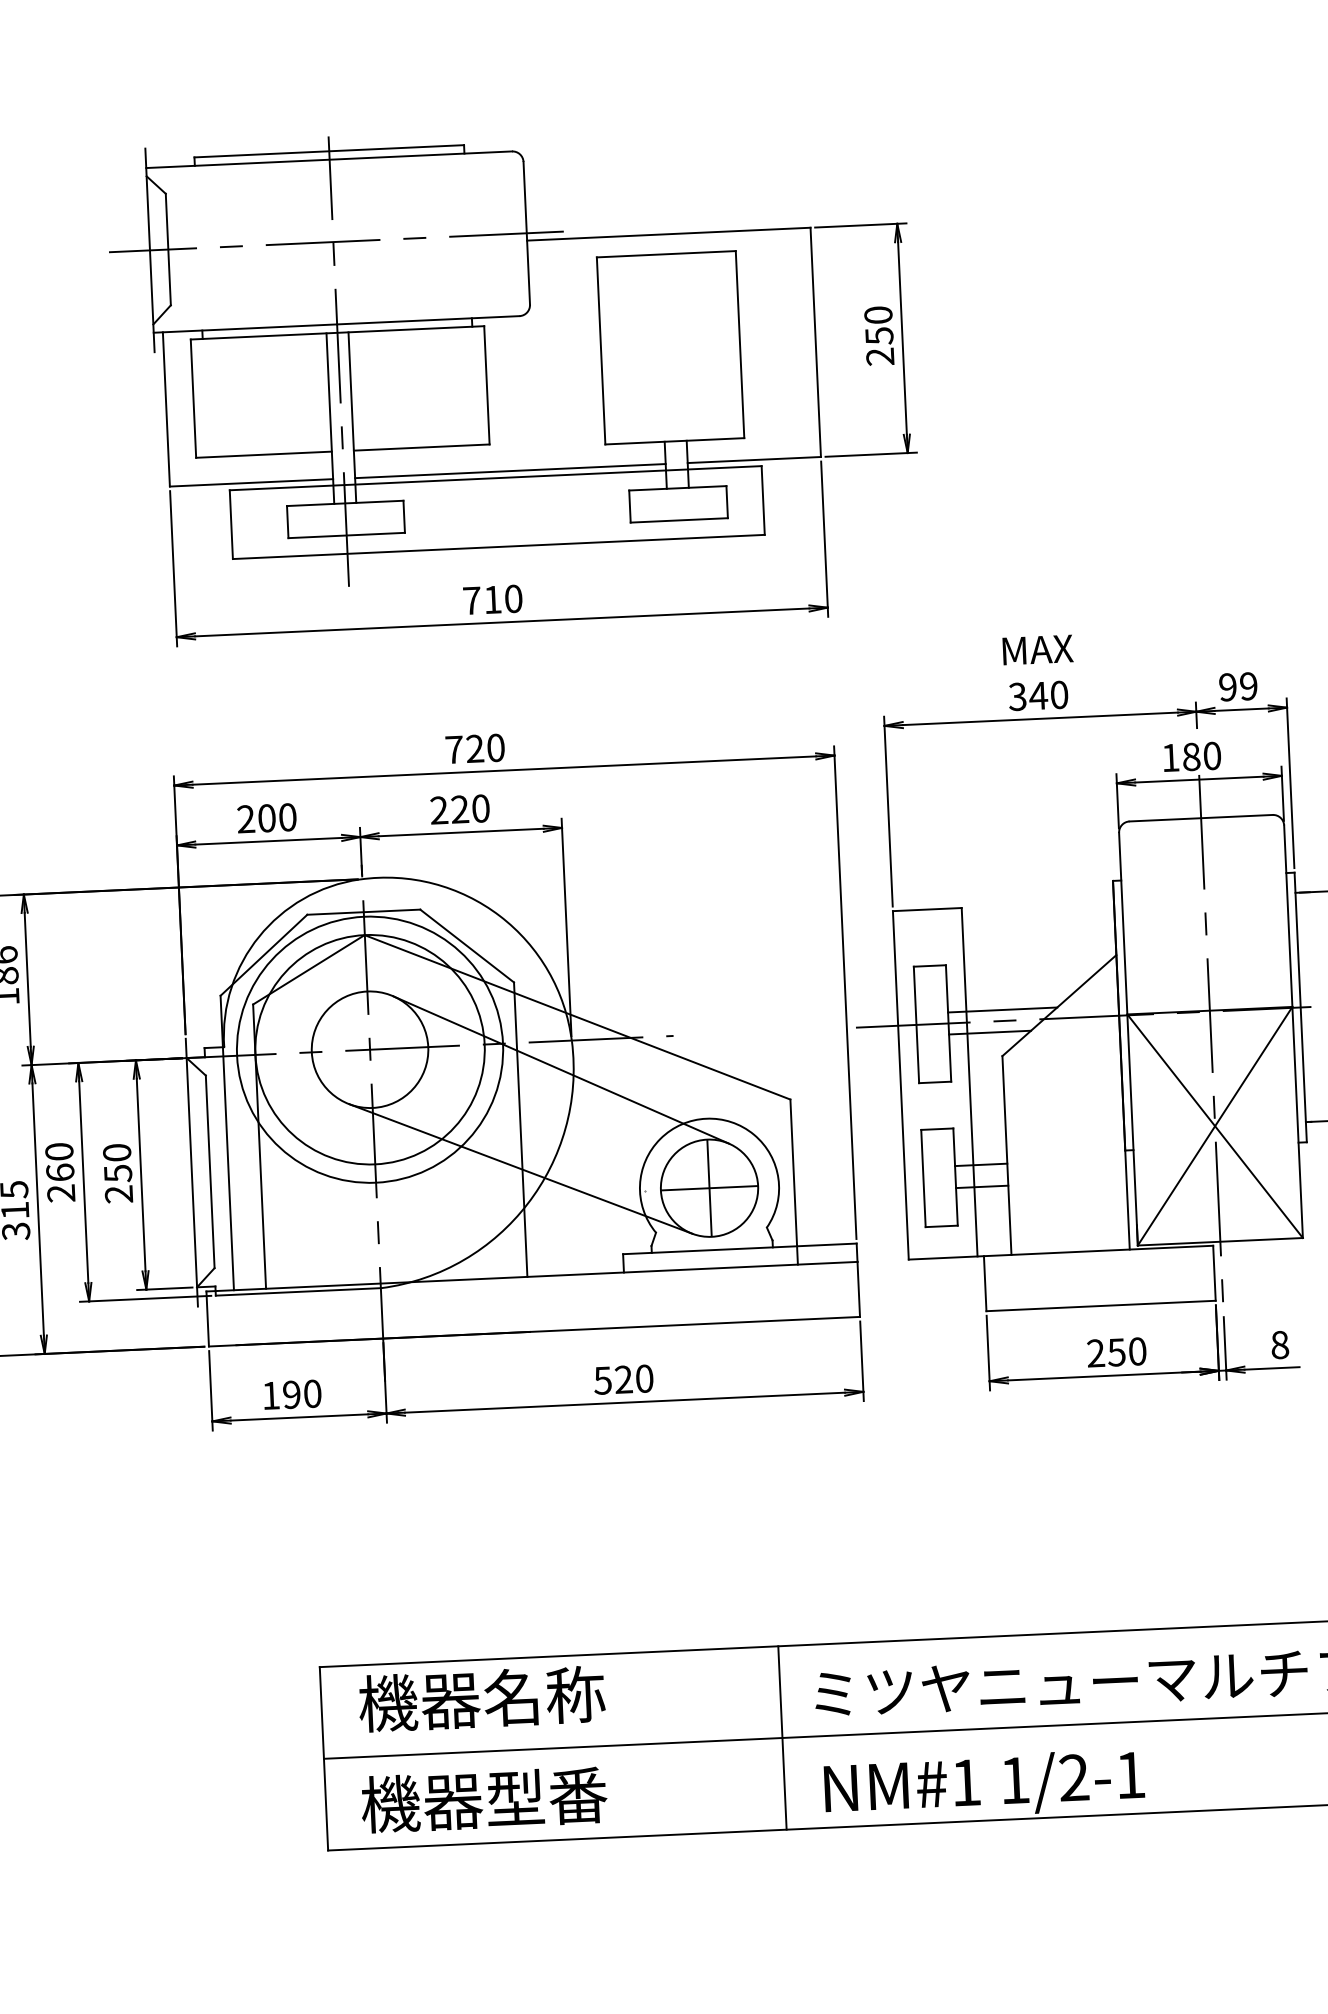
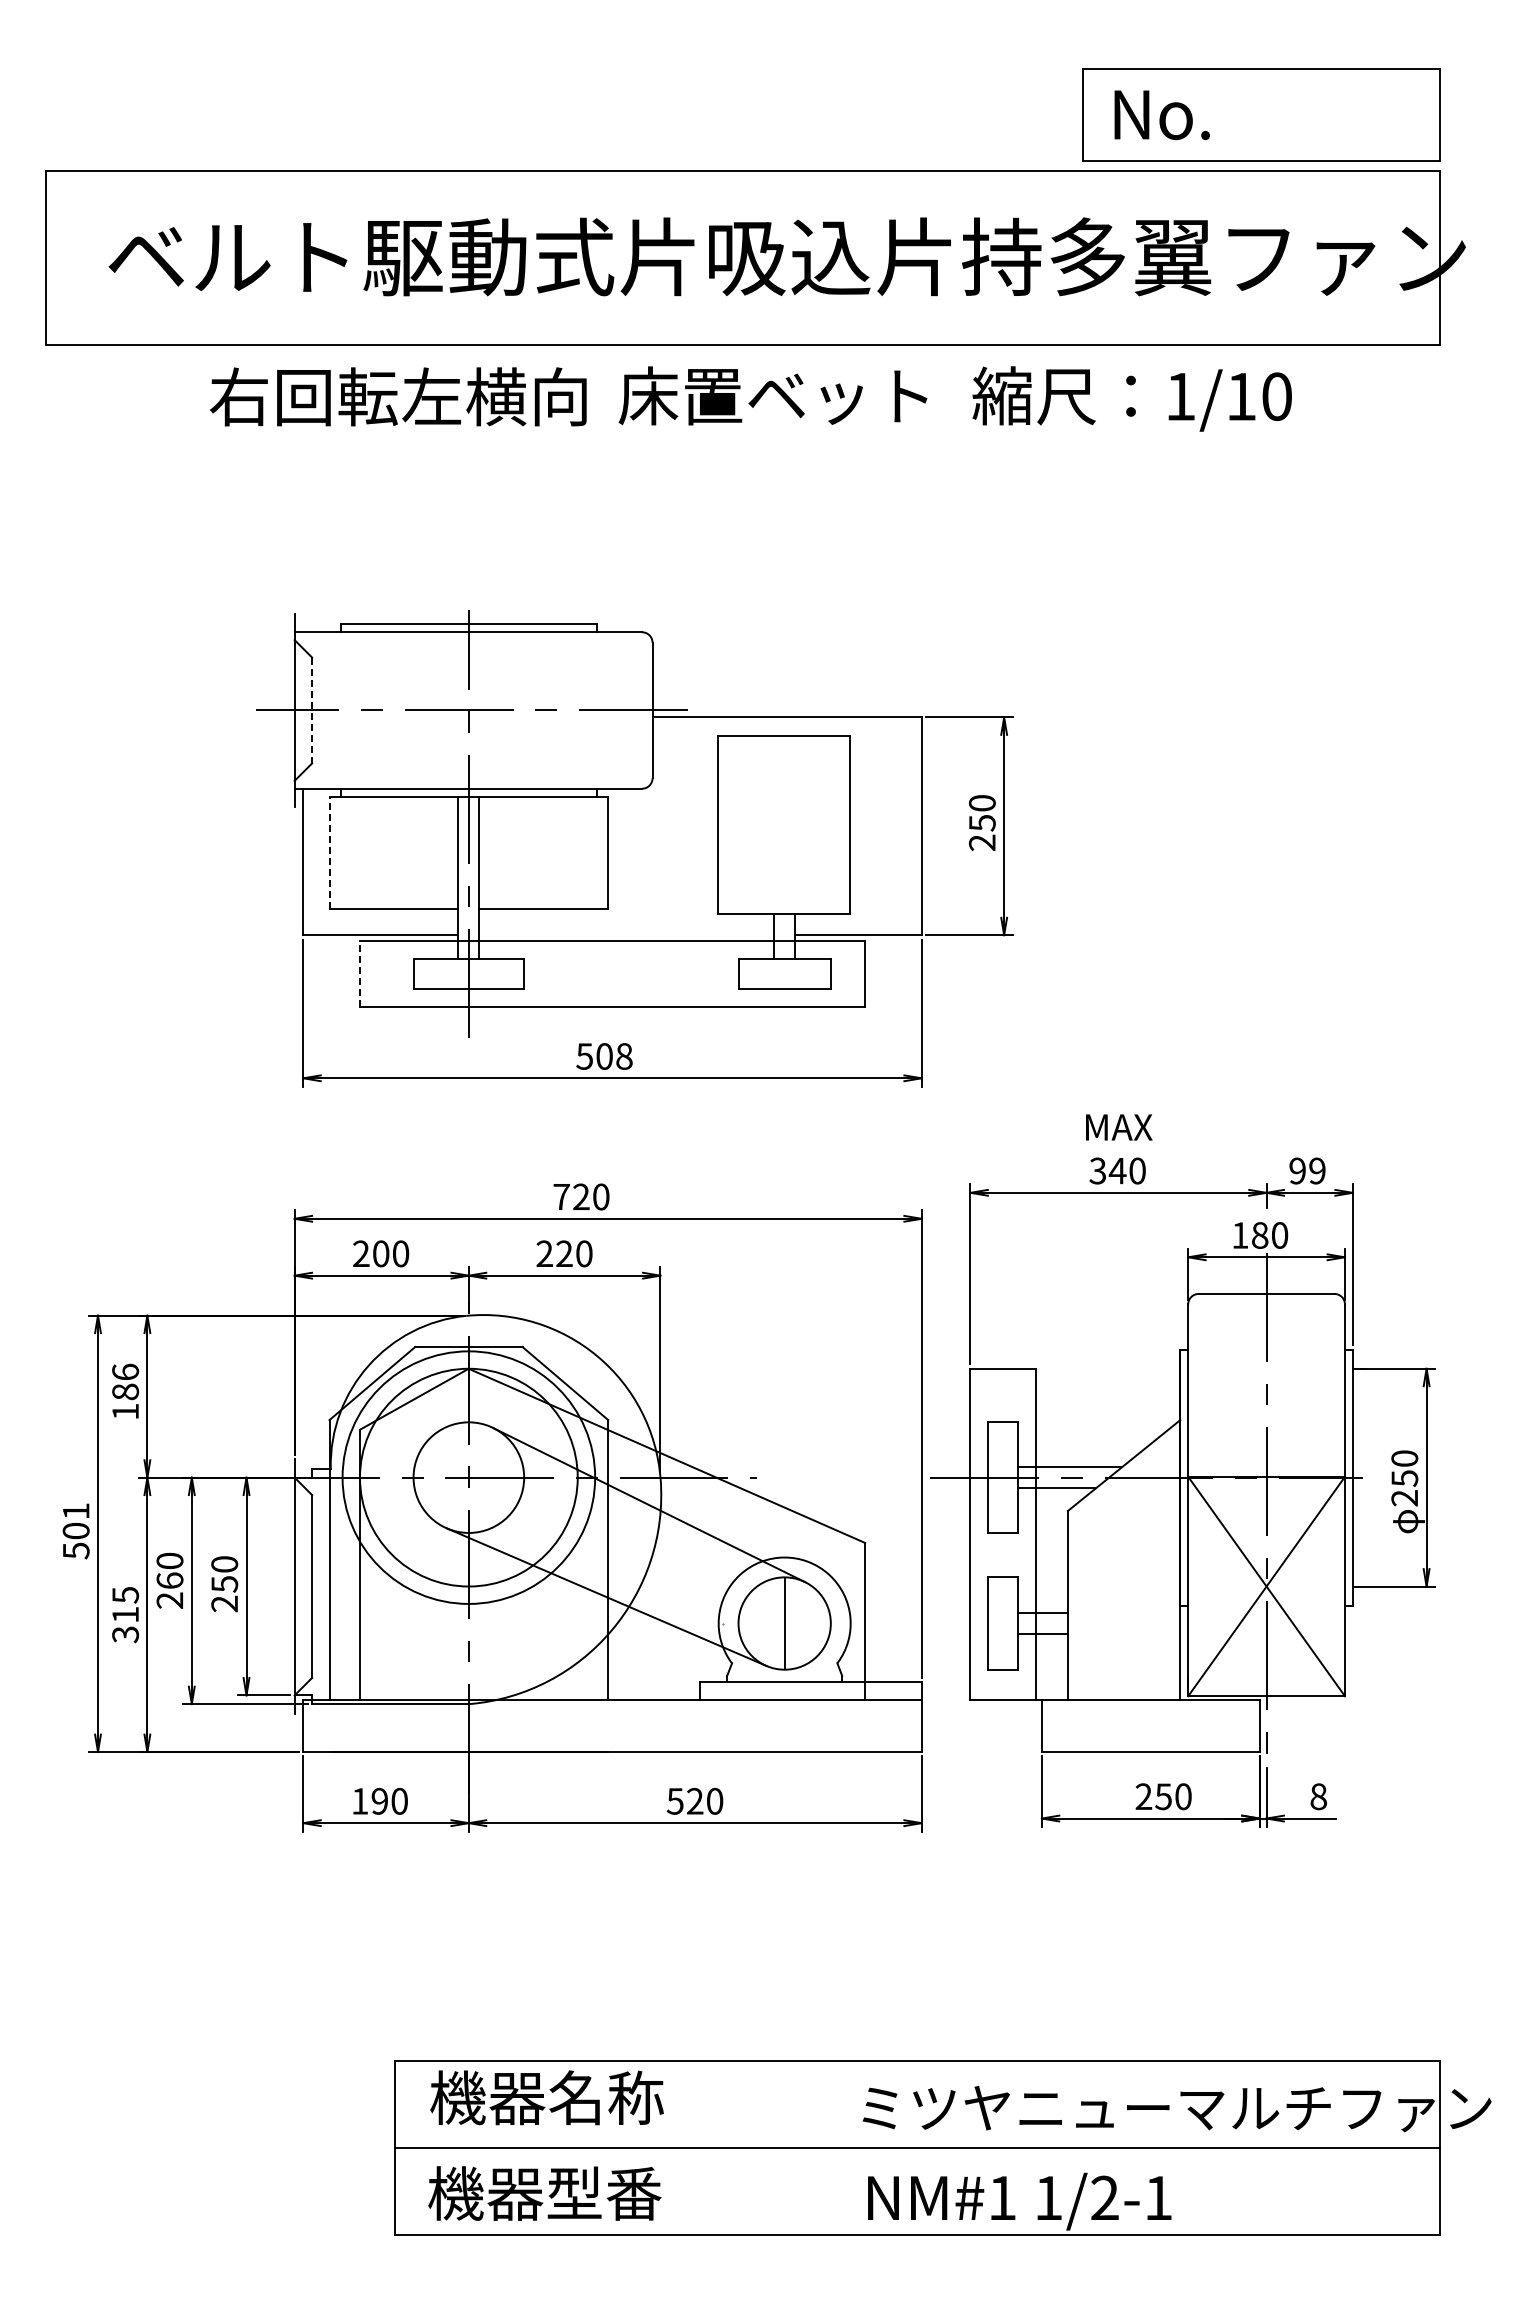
line: (168, 249) -> (312, 710), solid -> dashed
line: (193, 398) -> (329, 852), solid -> dashed
line: (510, 471) -> (626, 935), removed
line: (231, 524) -> (360, 973), solid -> dashed
text: (492, 599) -> (604, 1056), 710 -> 508
line: (709, 1188) -> (784, 1623), removed
line: (782, 1737) -> (830, 2147), removed

